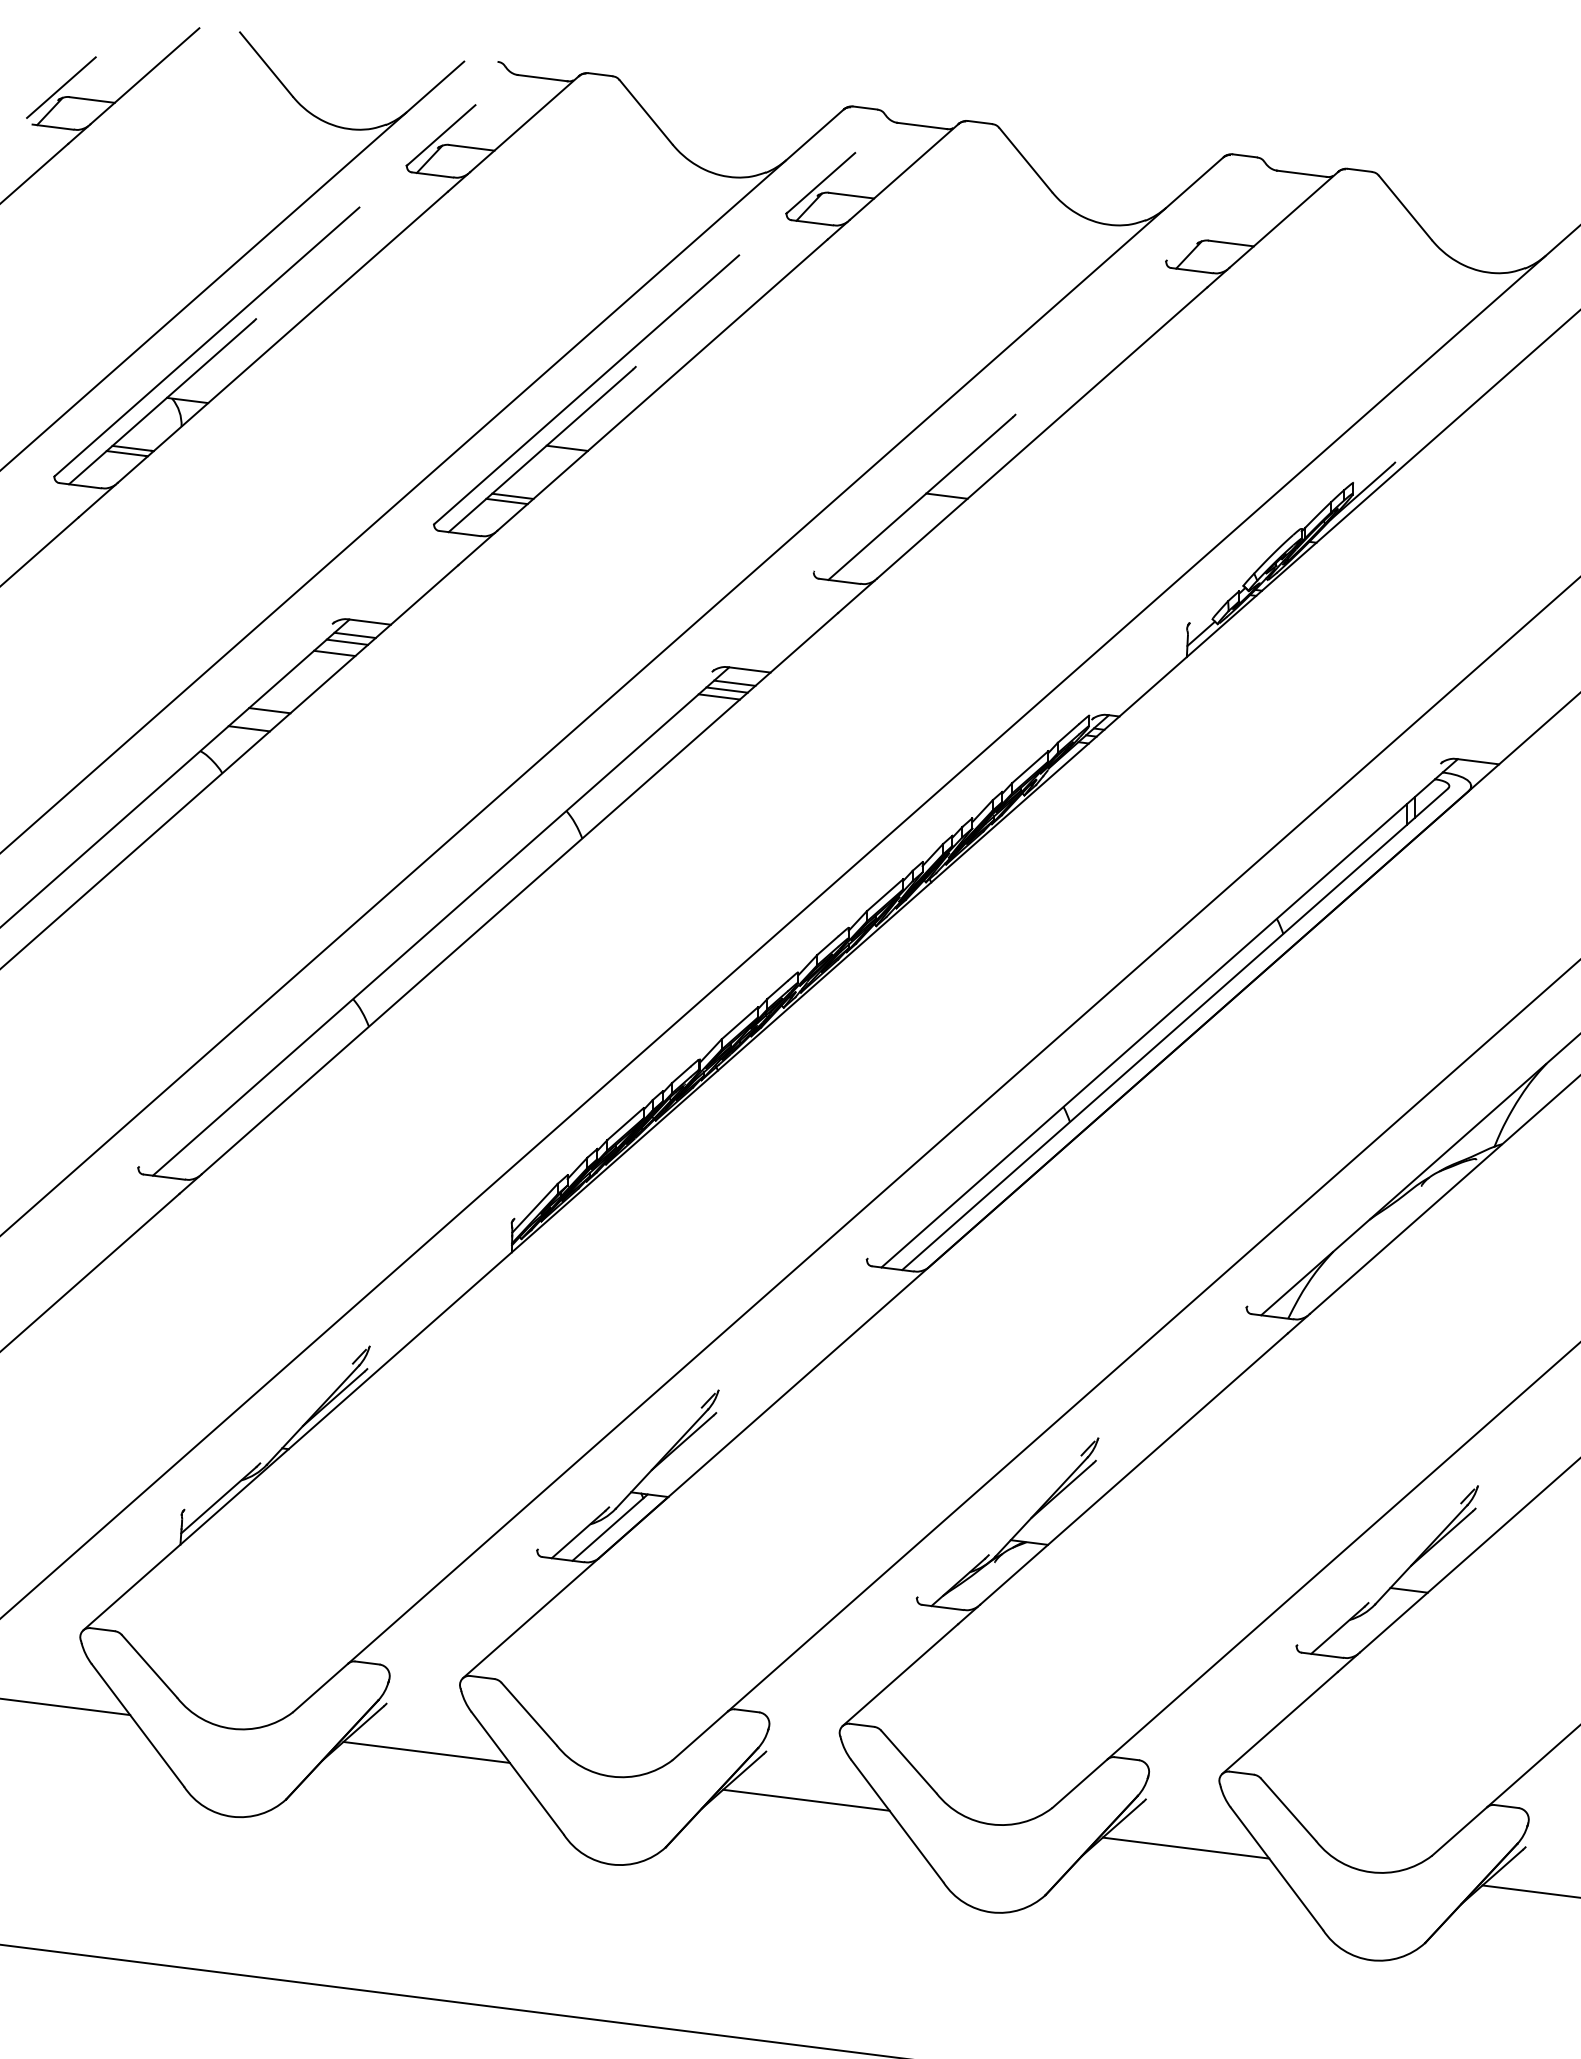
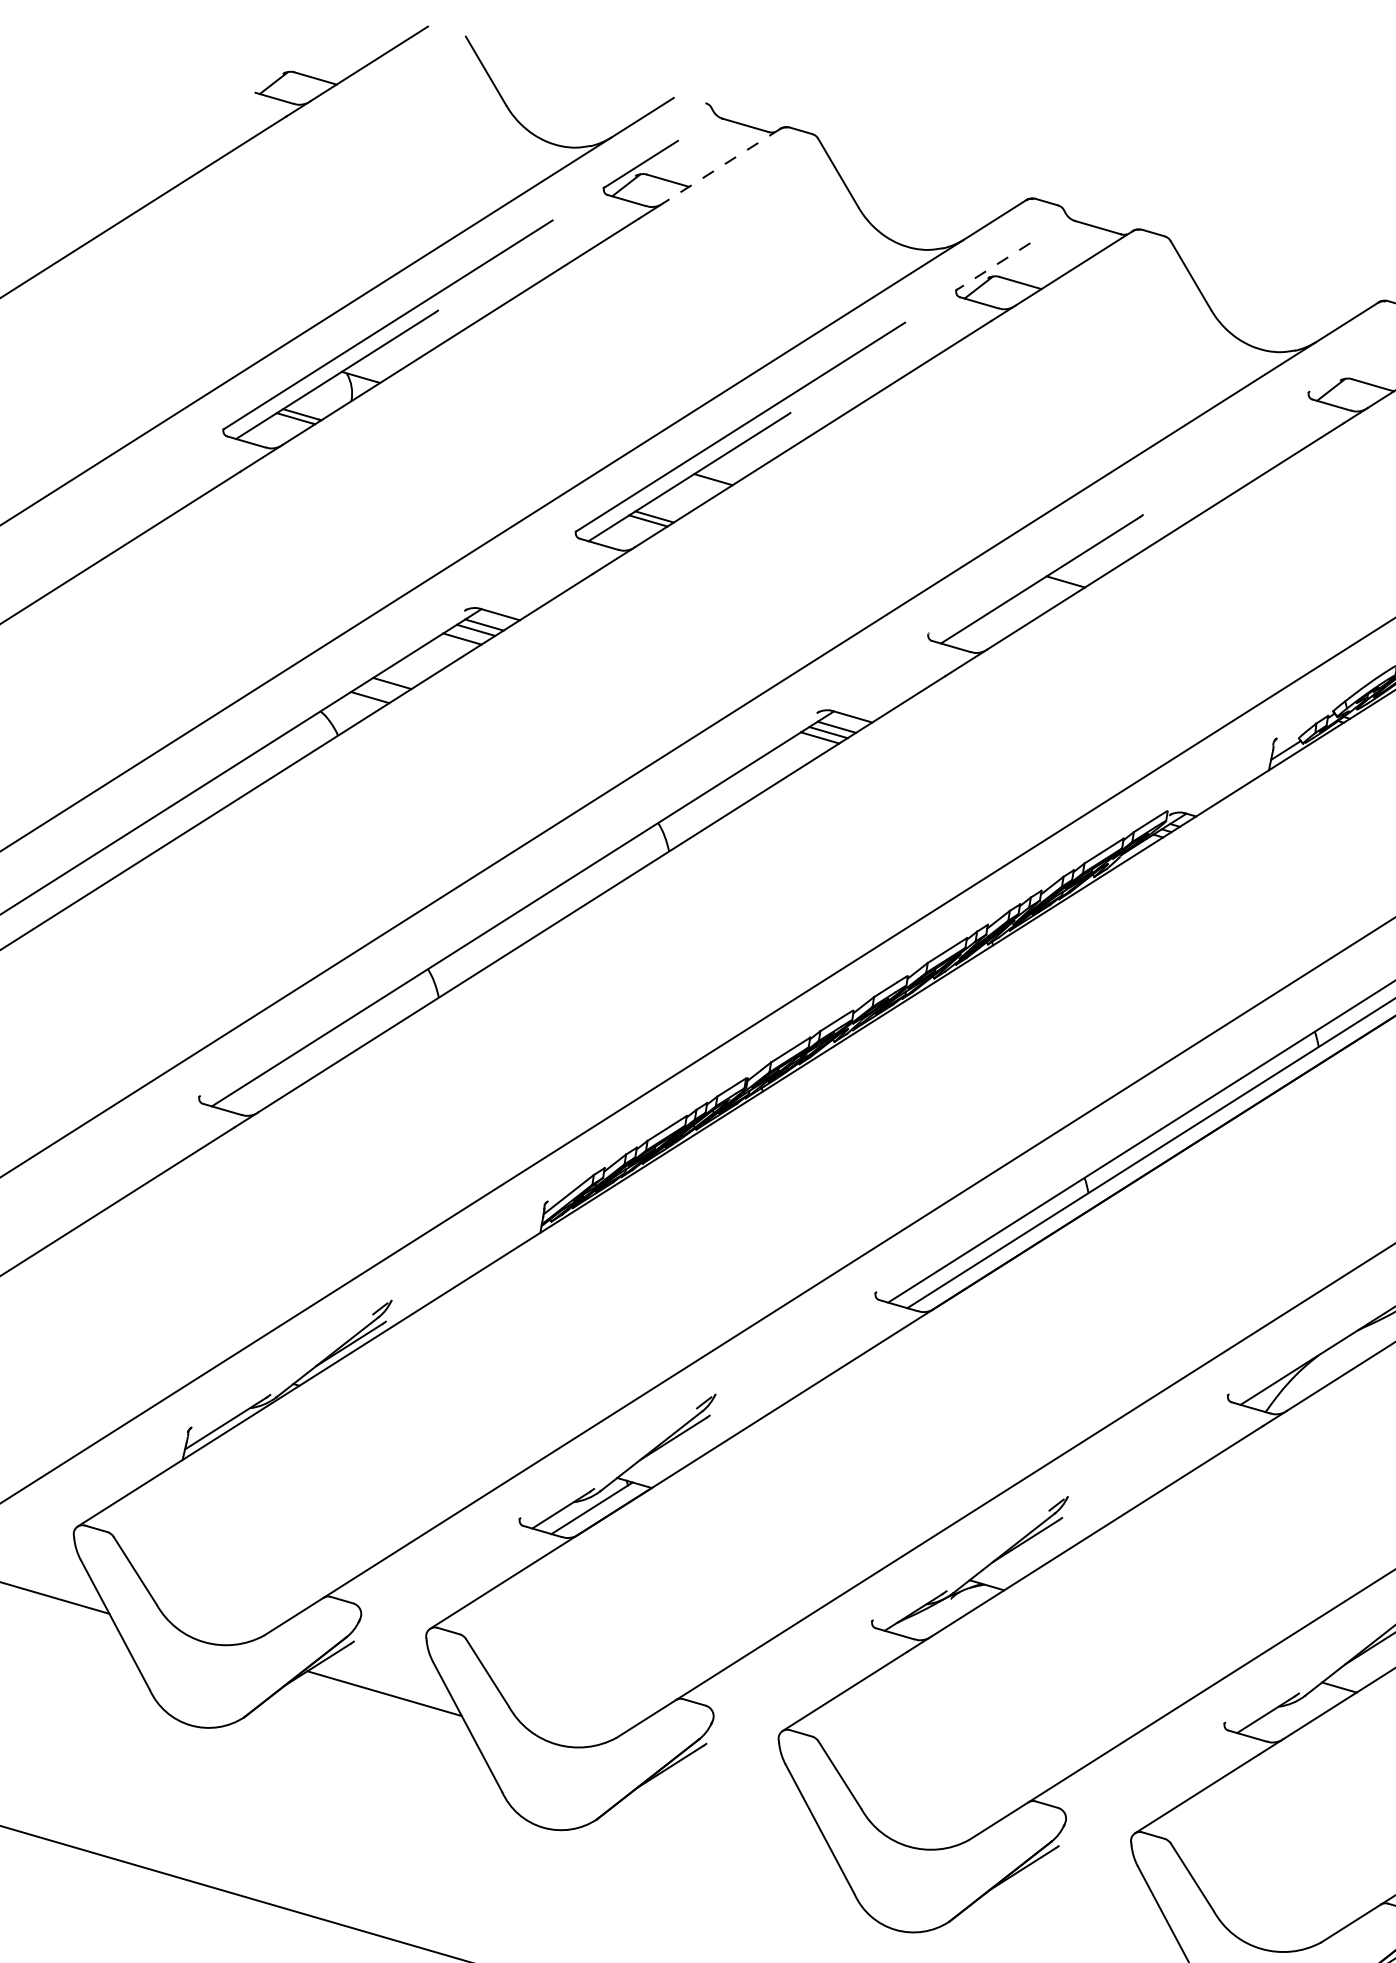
line: (61, 87) -> (288, 62), removed
line: (524, 124) -> (721, 166), solid -> dashed
line: (820, 183) -> (992, 266), solid -> dashed
line: (806, 1799) -> (737, 1795), removed
line: (1185, 1847) -> (1089, 1897), removed

